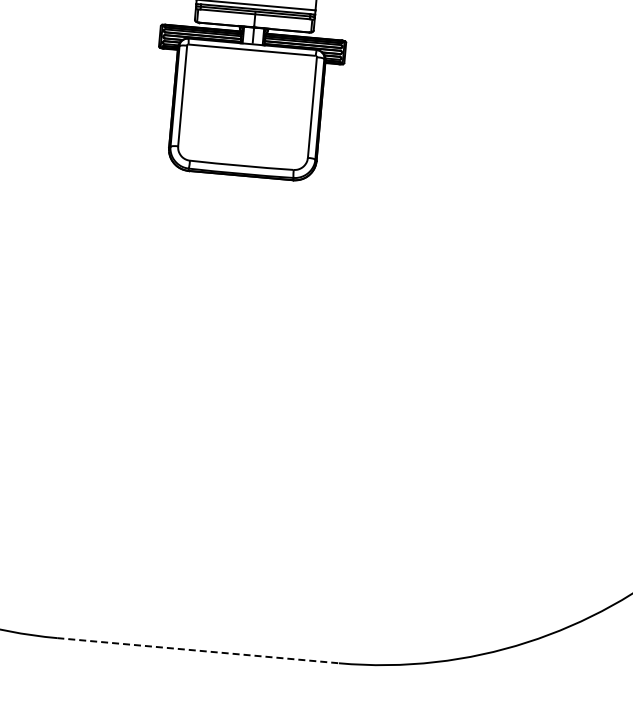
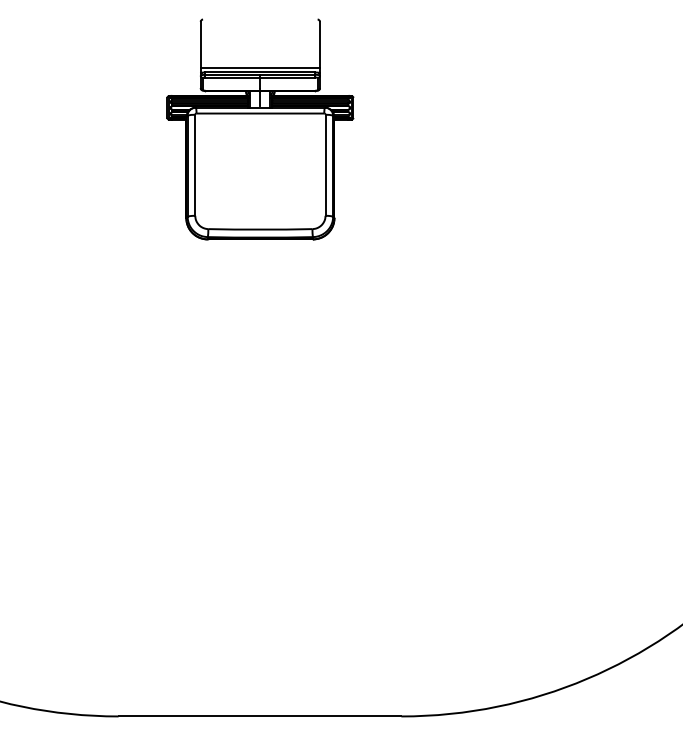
line: (198, 650) -> (260, 716), dashed -> solid

